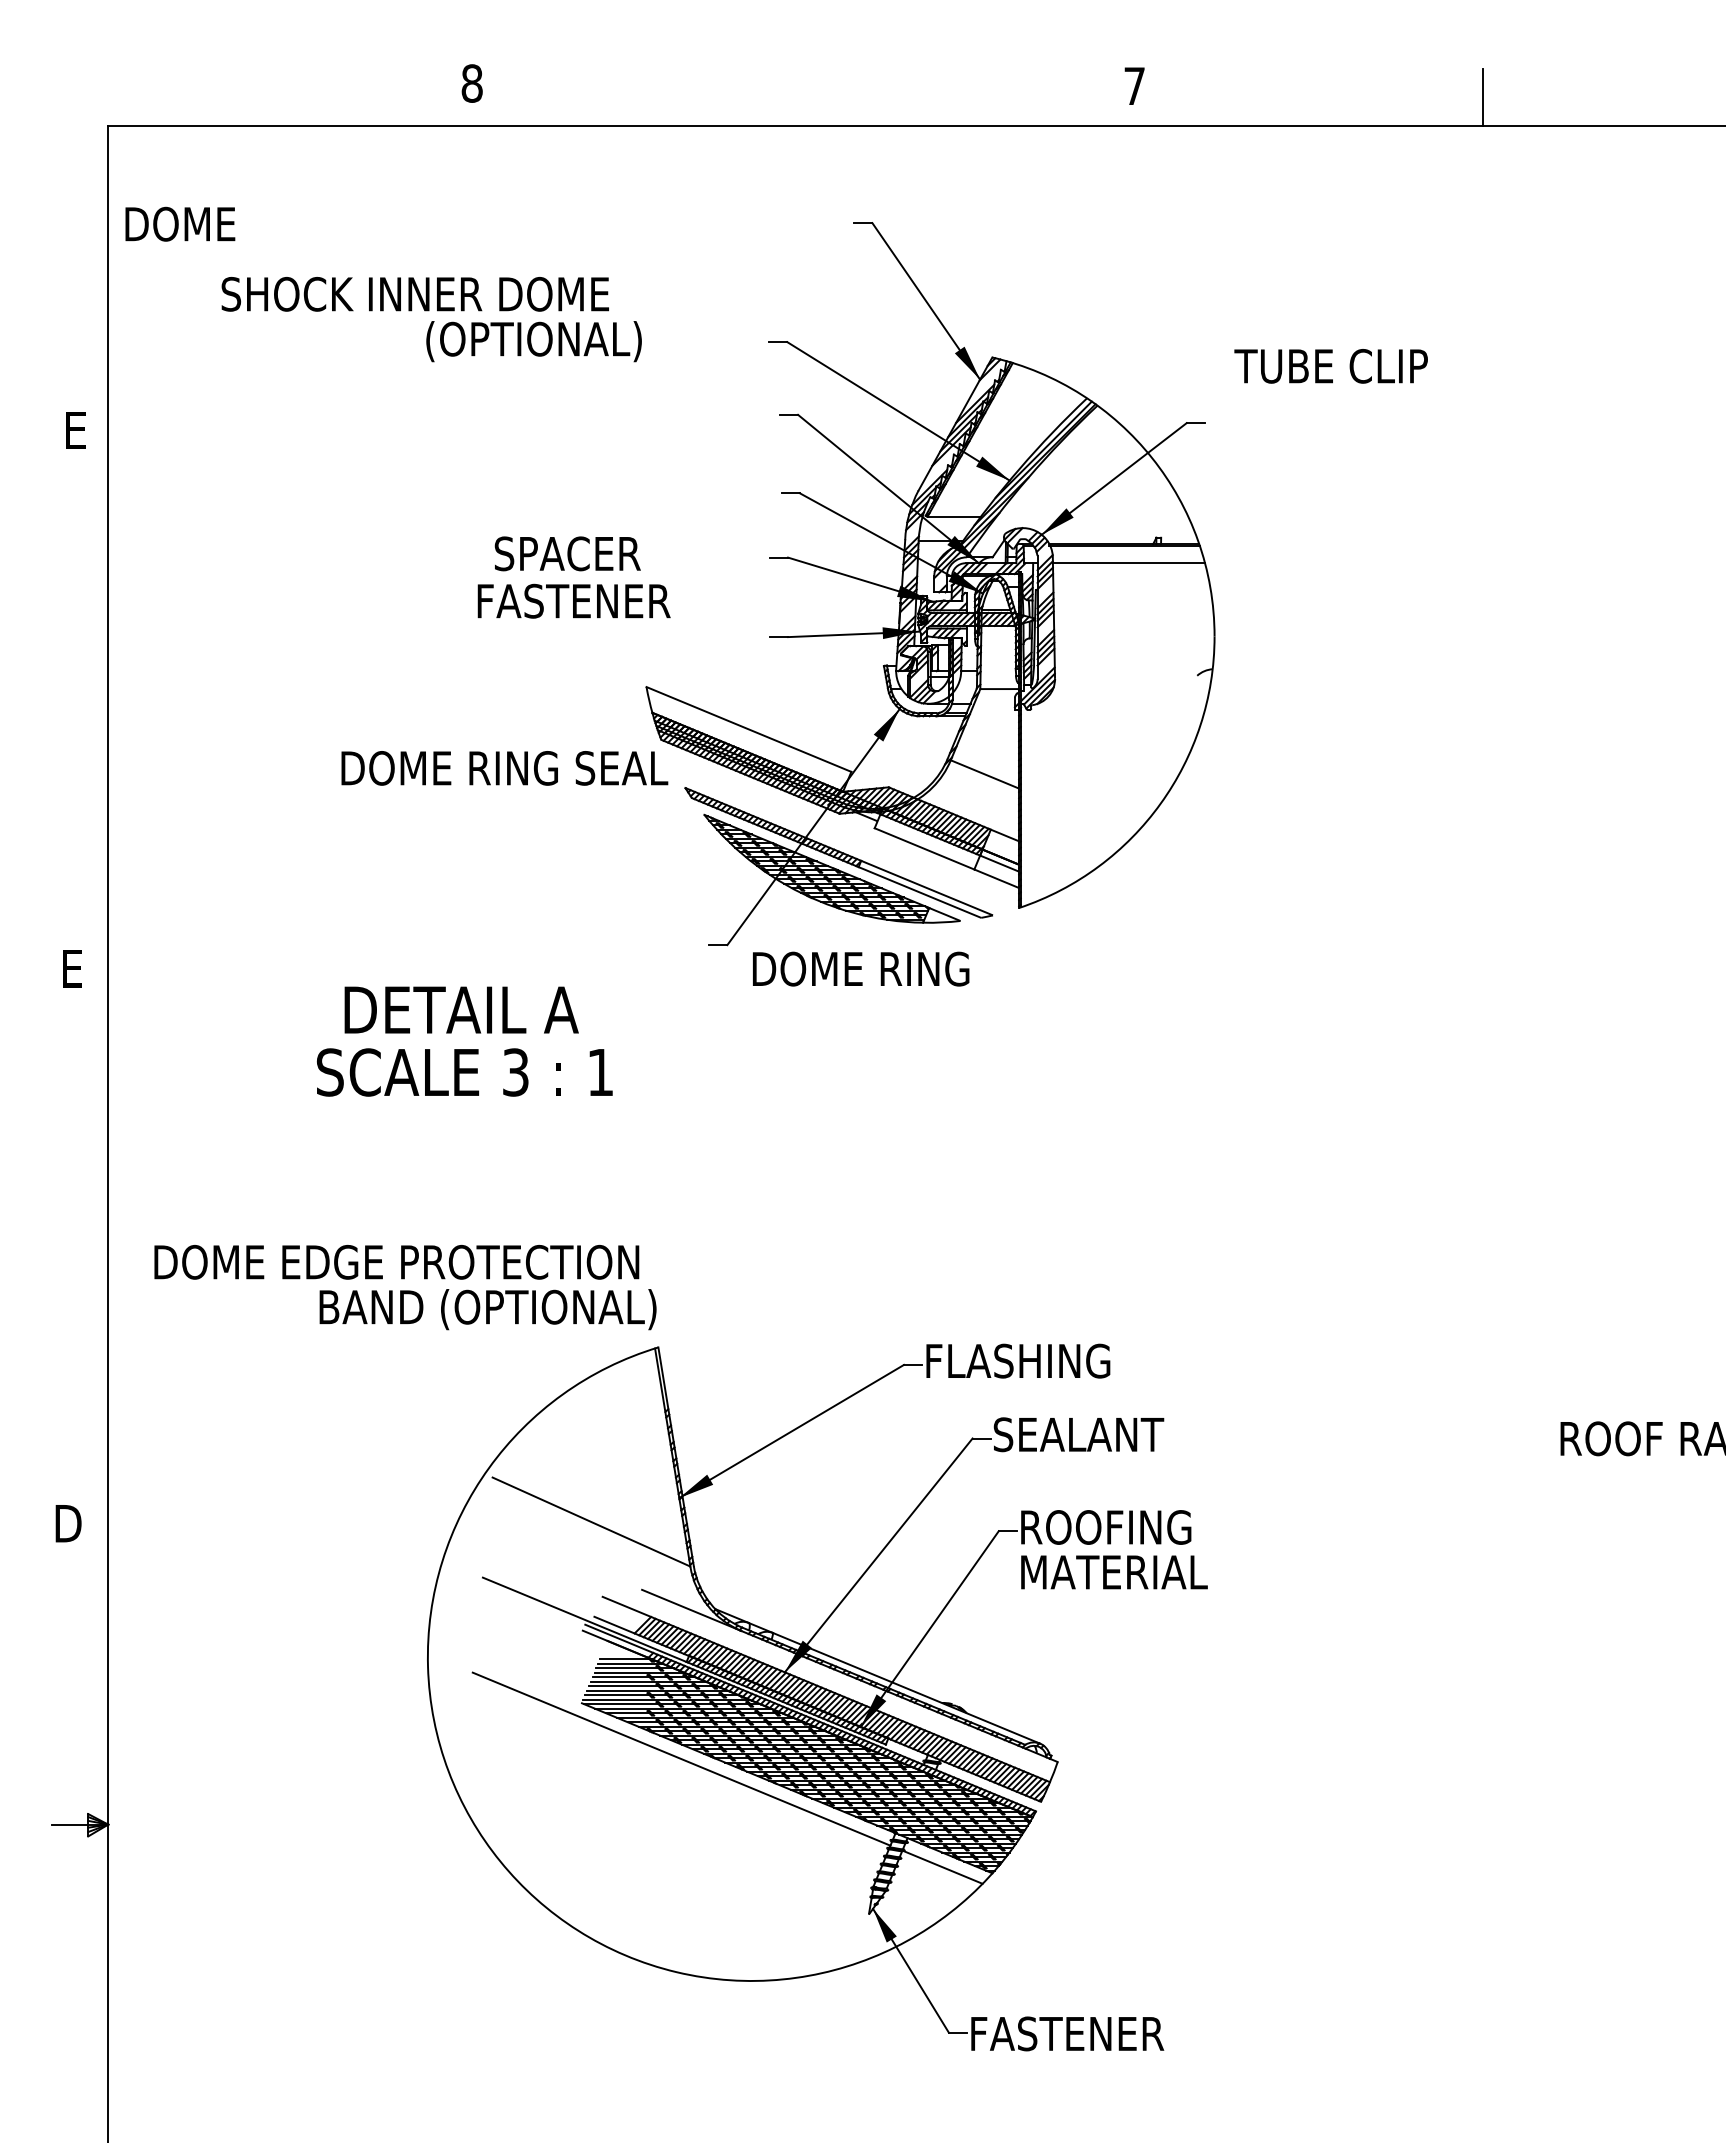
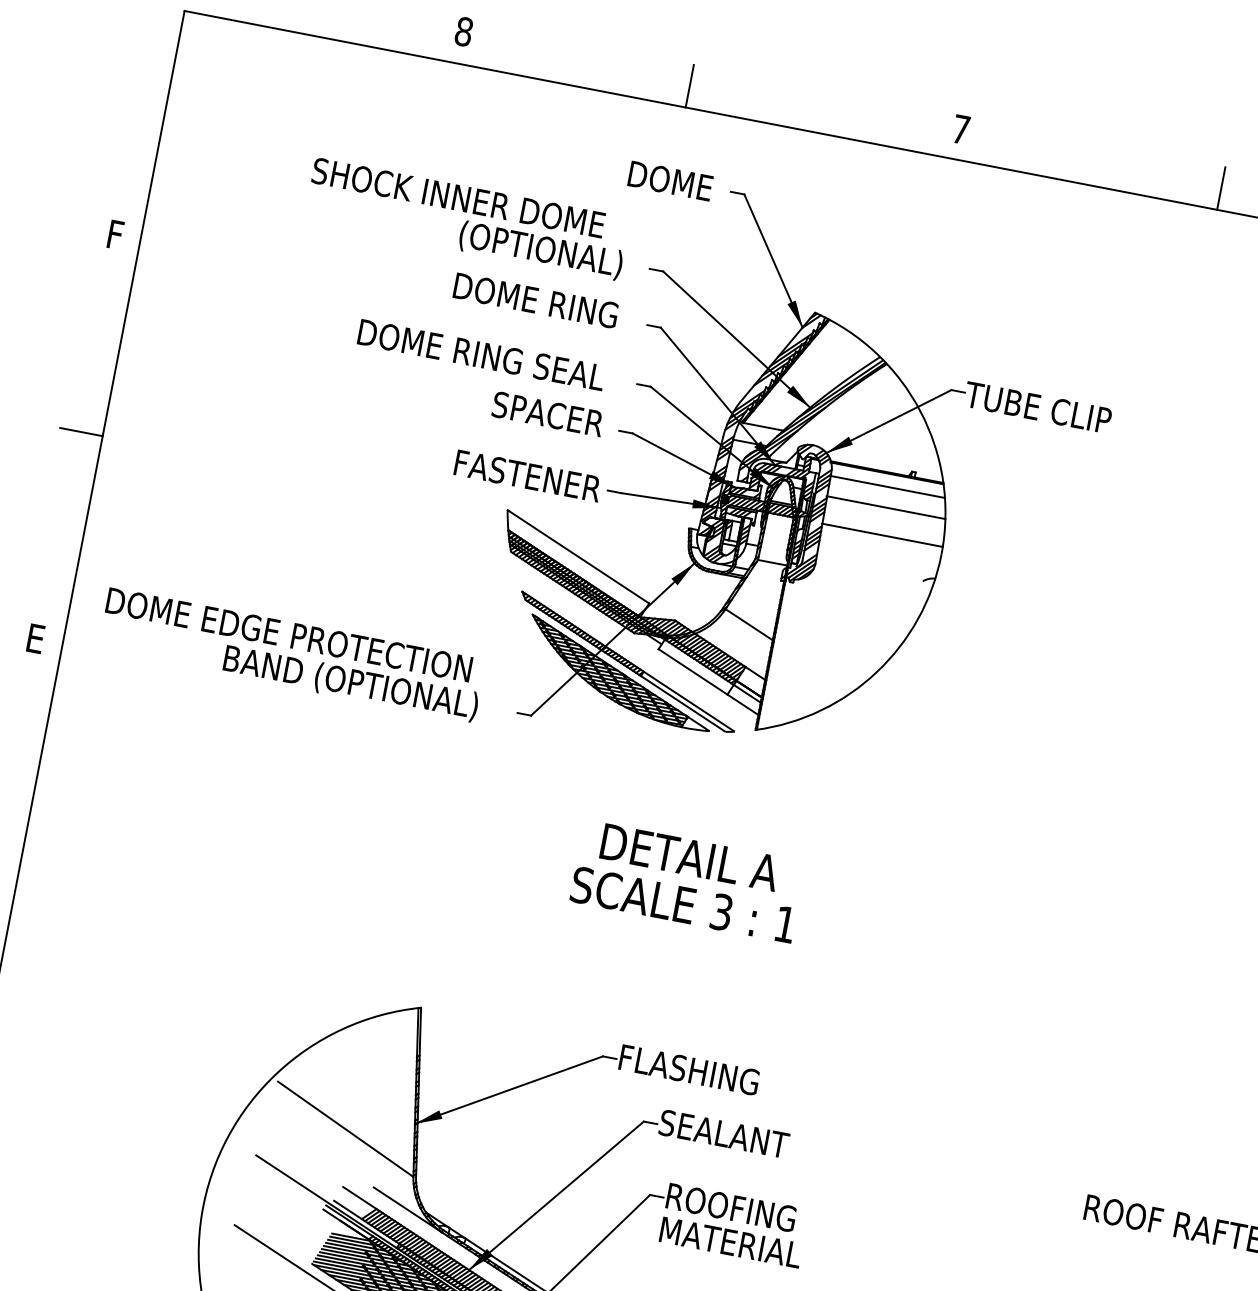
line: (775, 97) -> (689, 86), added
text: (180, 223) -> (670, 180), moved
text: (431, 319) -> (467, 219), moved
text: (1330, 366) -> (1037, 407), moved
text: (77, 430) -> (117, 235), E -> F
text: (567, 553) -> (547, 413), moved
line: (1131, 590) -> (885, 507), added
text: (573, 600) -> (527, 475), moved
line: (1133, 626) -> (882, 535), added
line: (79, 692) -> (81, 432), added
text: (504, 768) -> (481, 355), moved
text: (861, 968) -> (536, 300), moved
text: (464, 1041) -> (687, 881), moved
text: (405, 1287) -> (292, 655), moved

